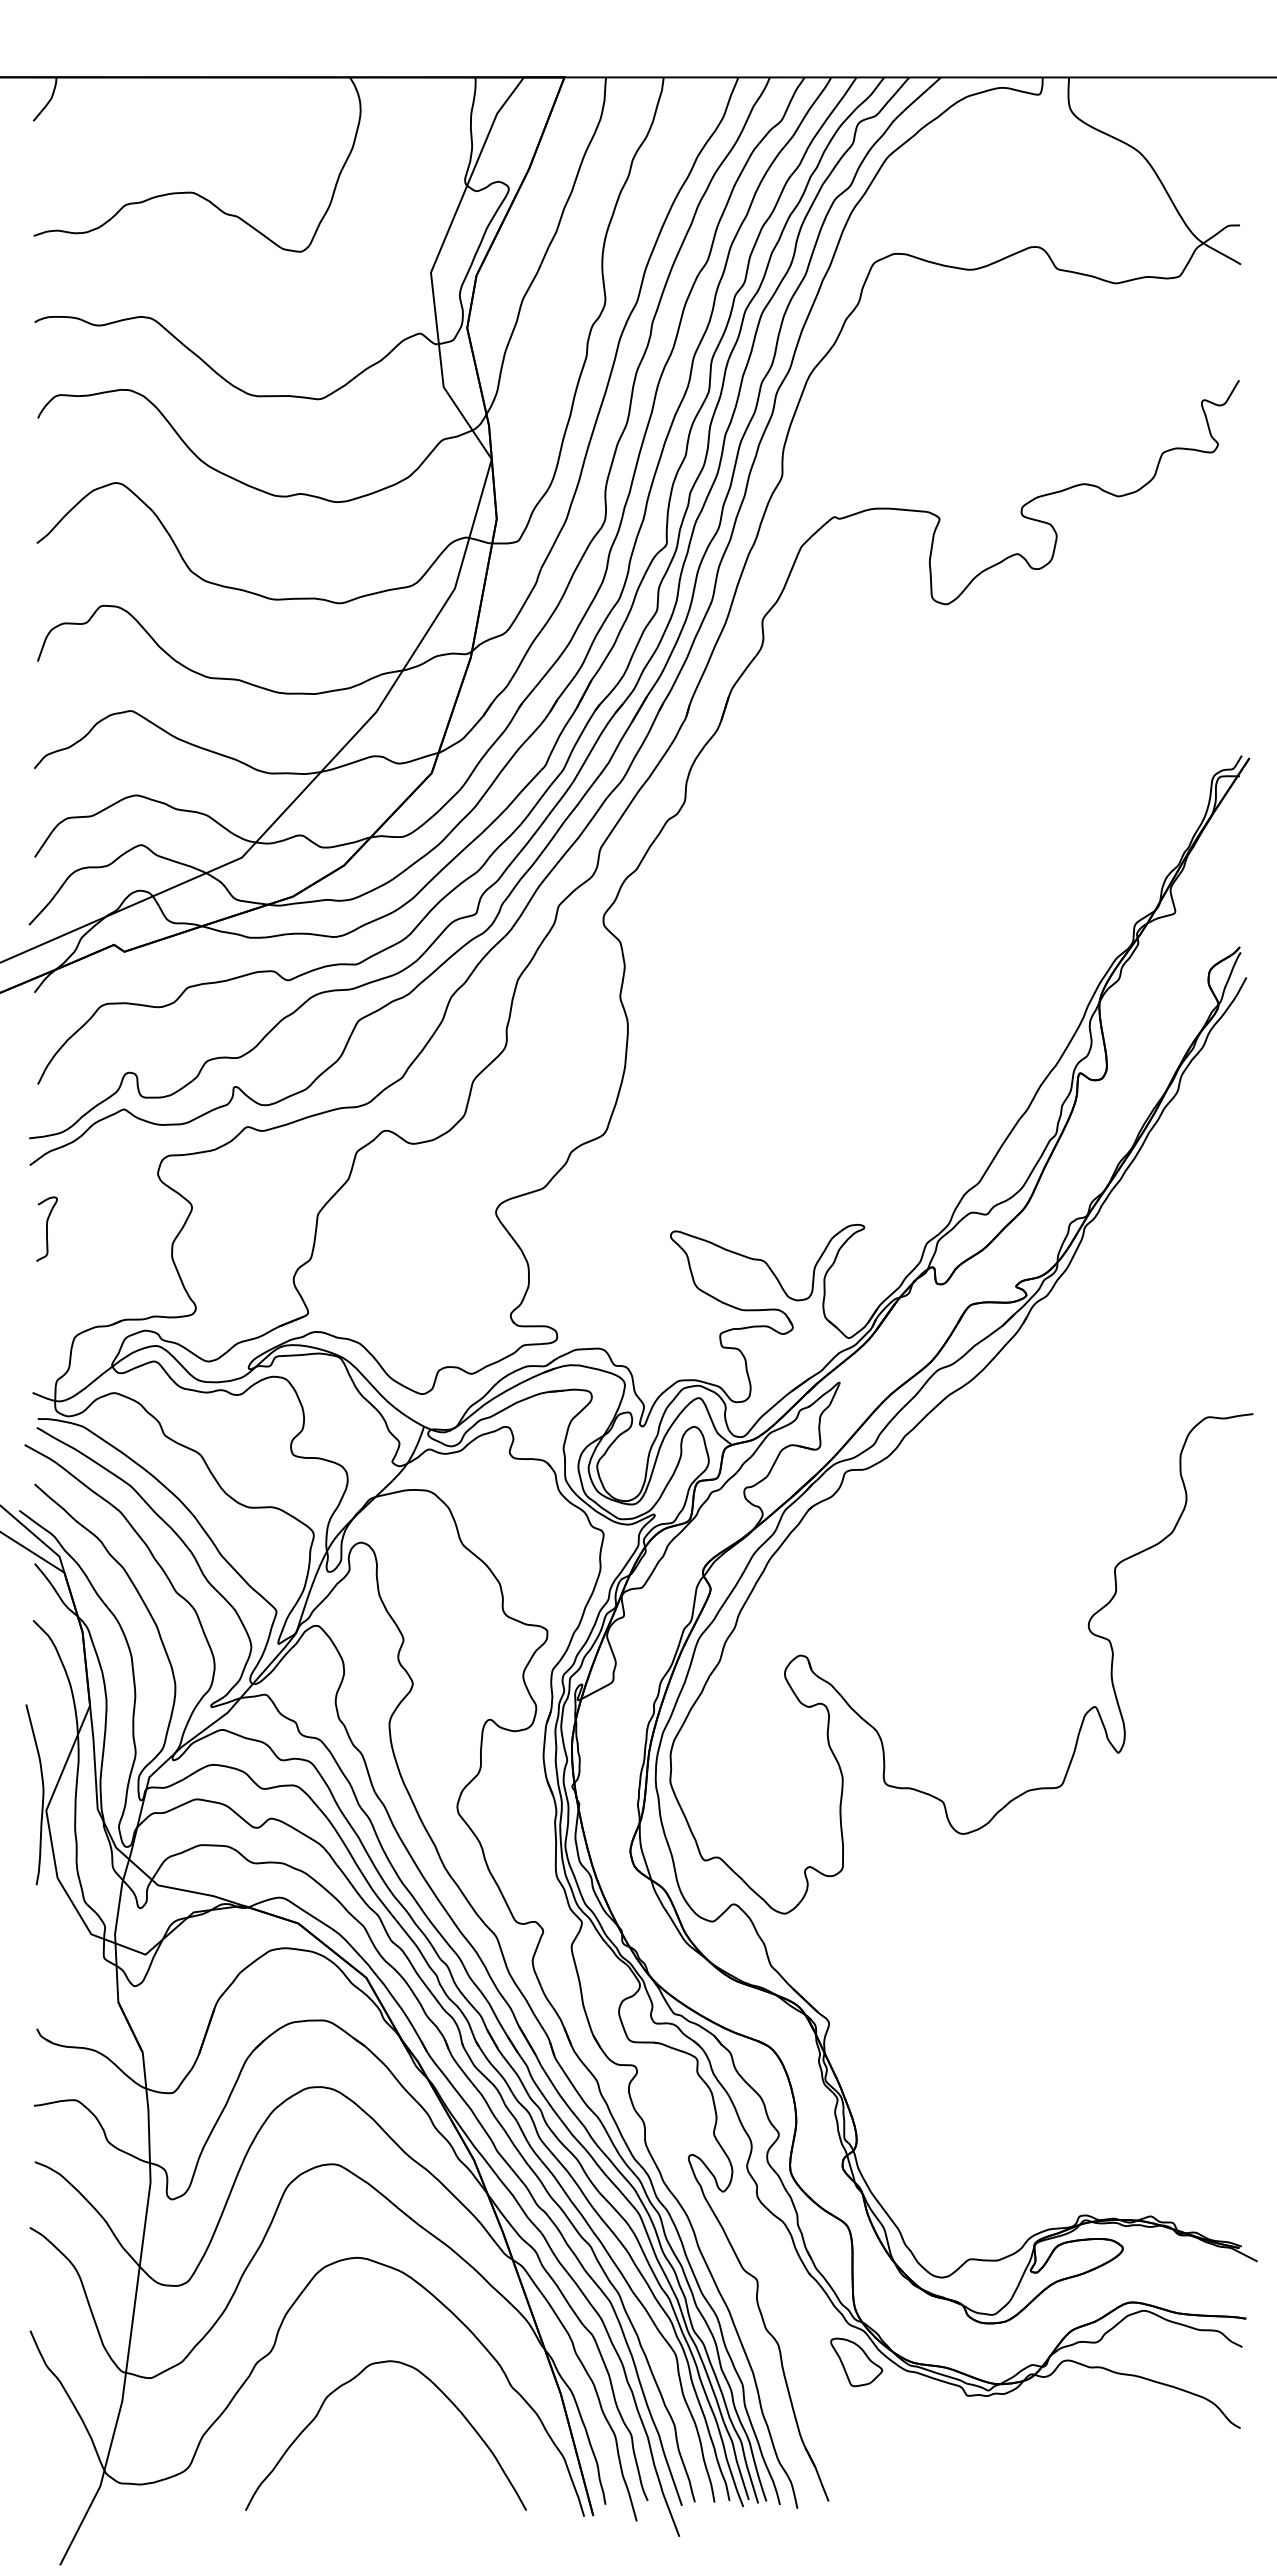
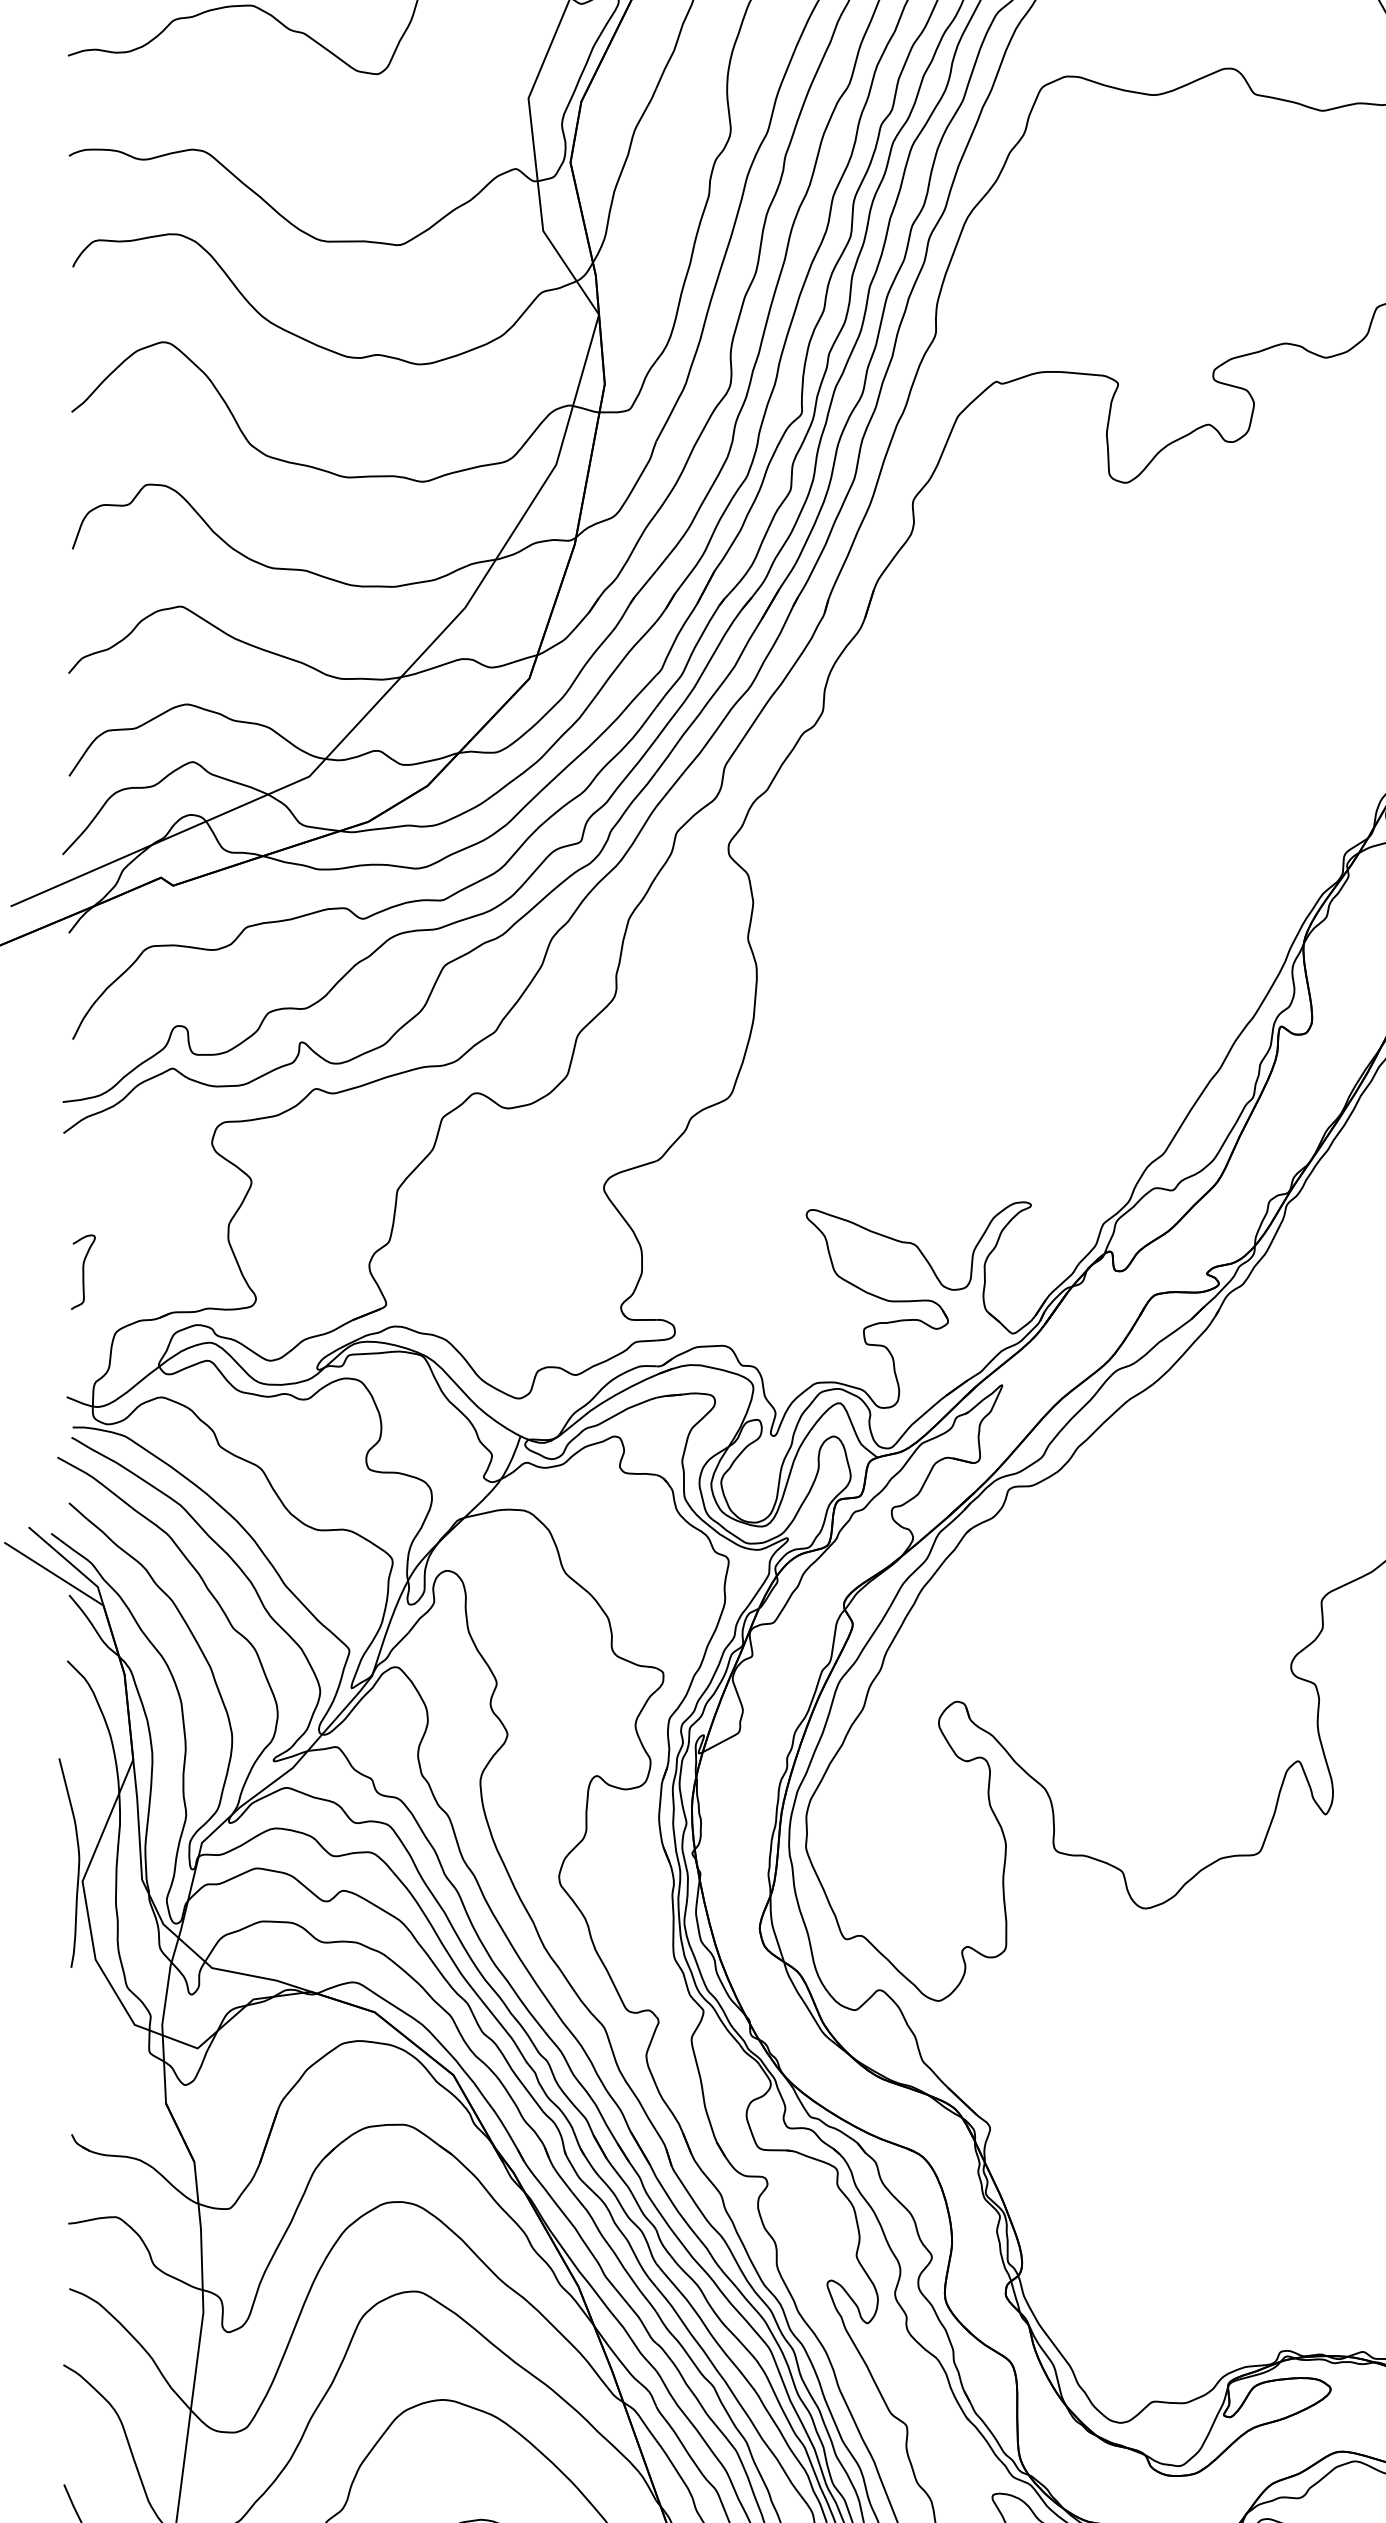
curve: (46, 1228) -> (82, 1271), moved

